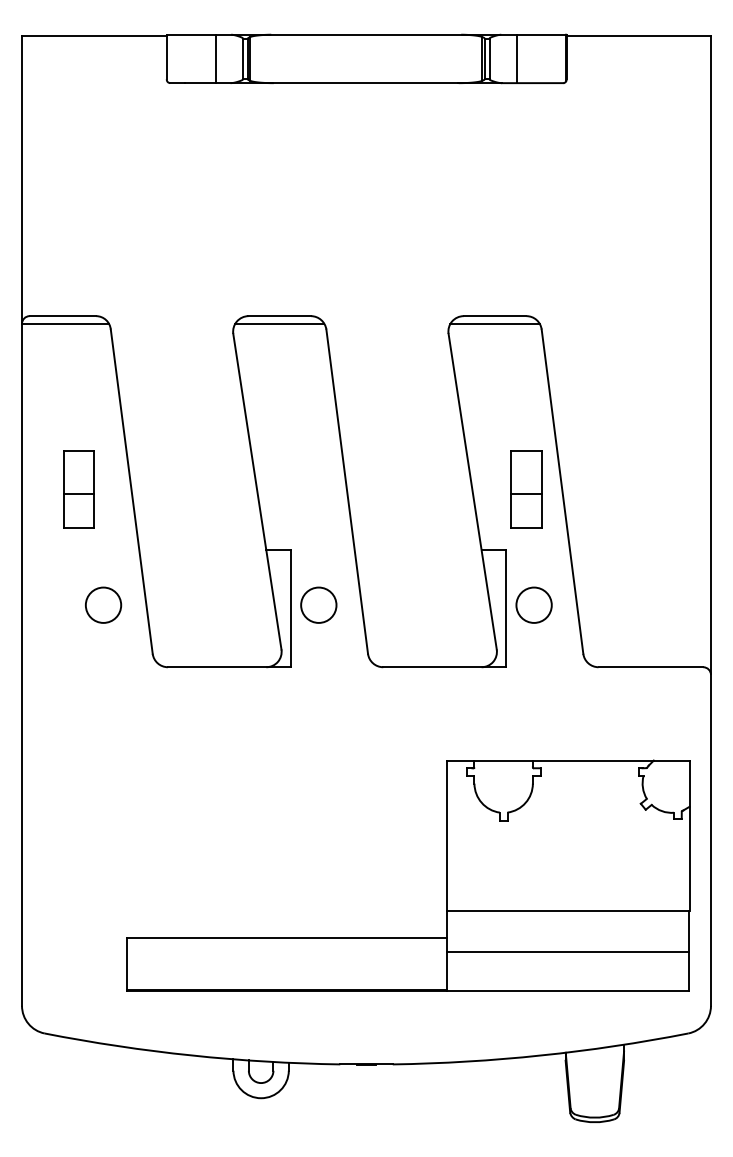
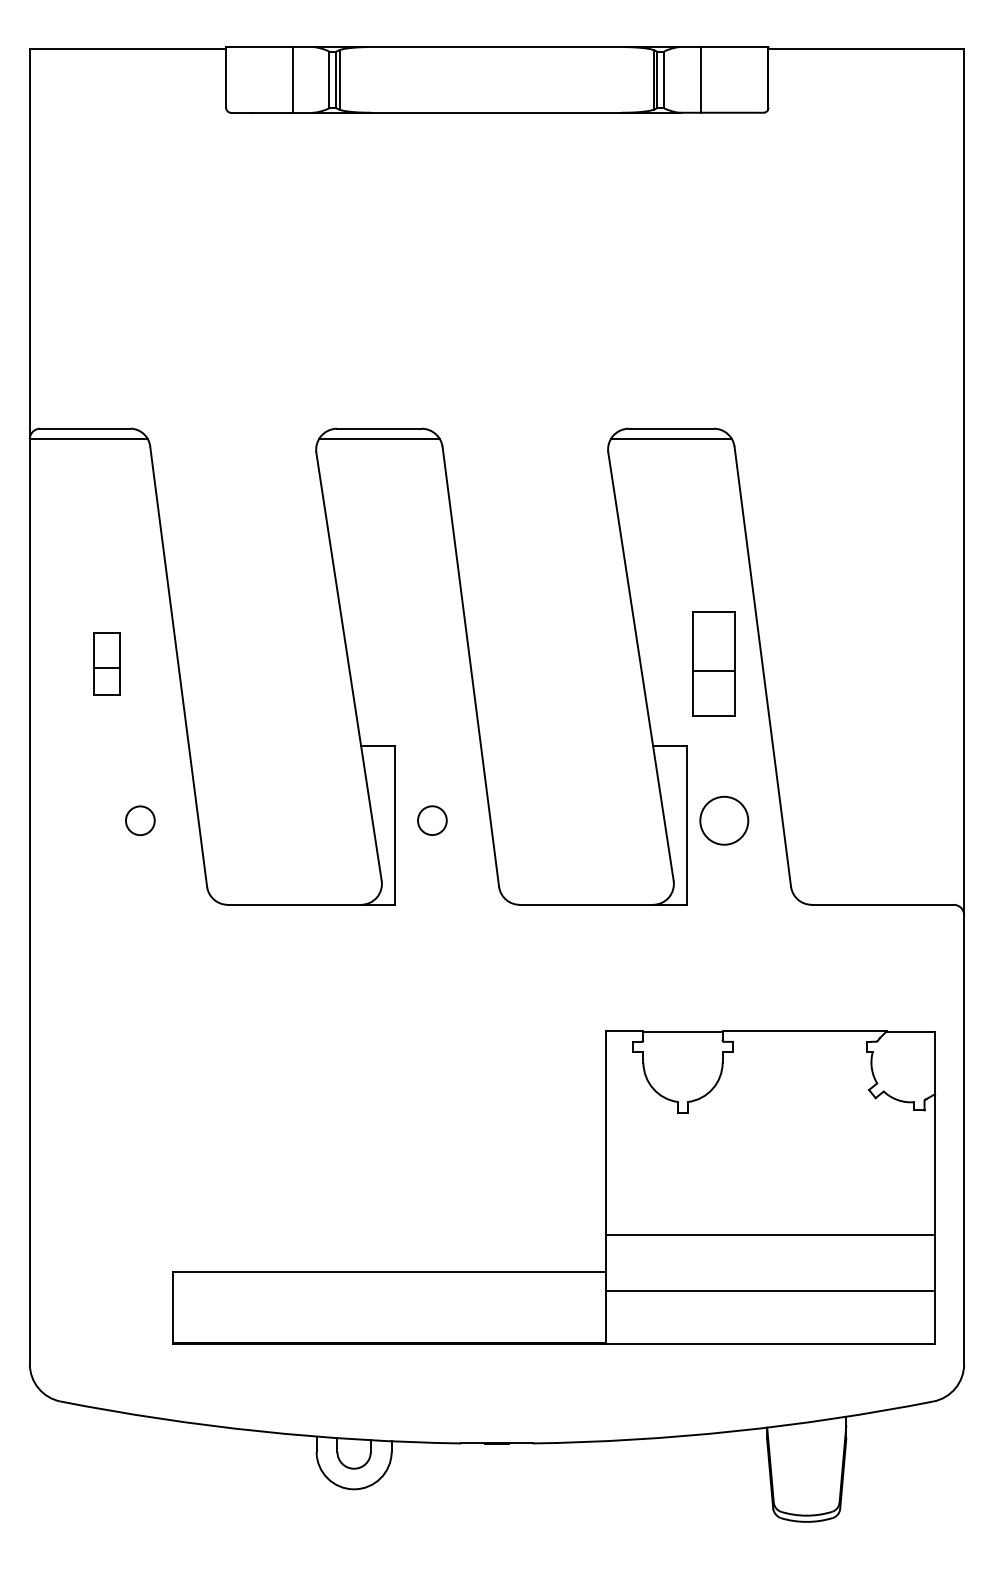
part: (78, 489) -> (106, 663), size x0.6
circle: (103, 605) -> (140, 820), size x0.6
circle: (318, 605) -> (432, 820), size x0.6

